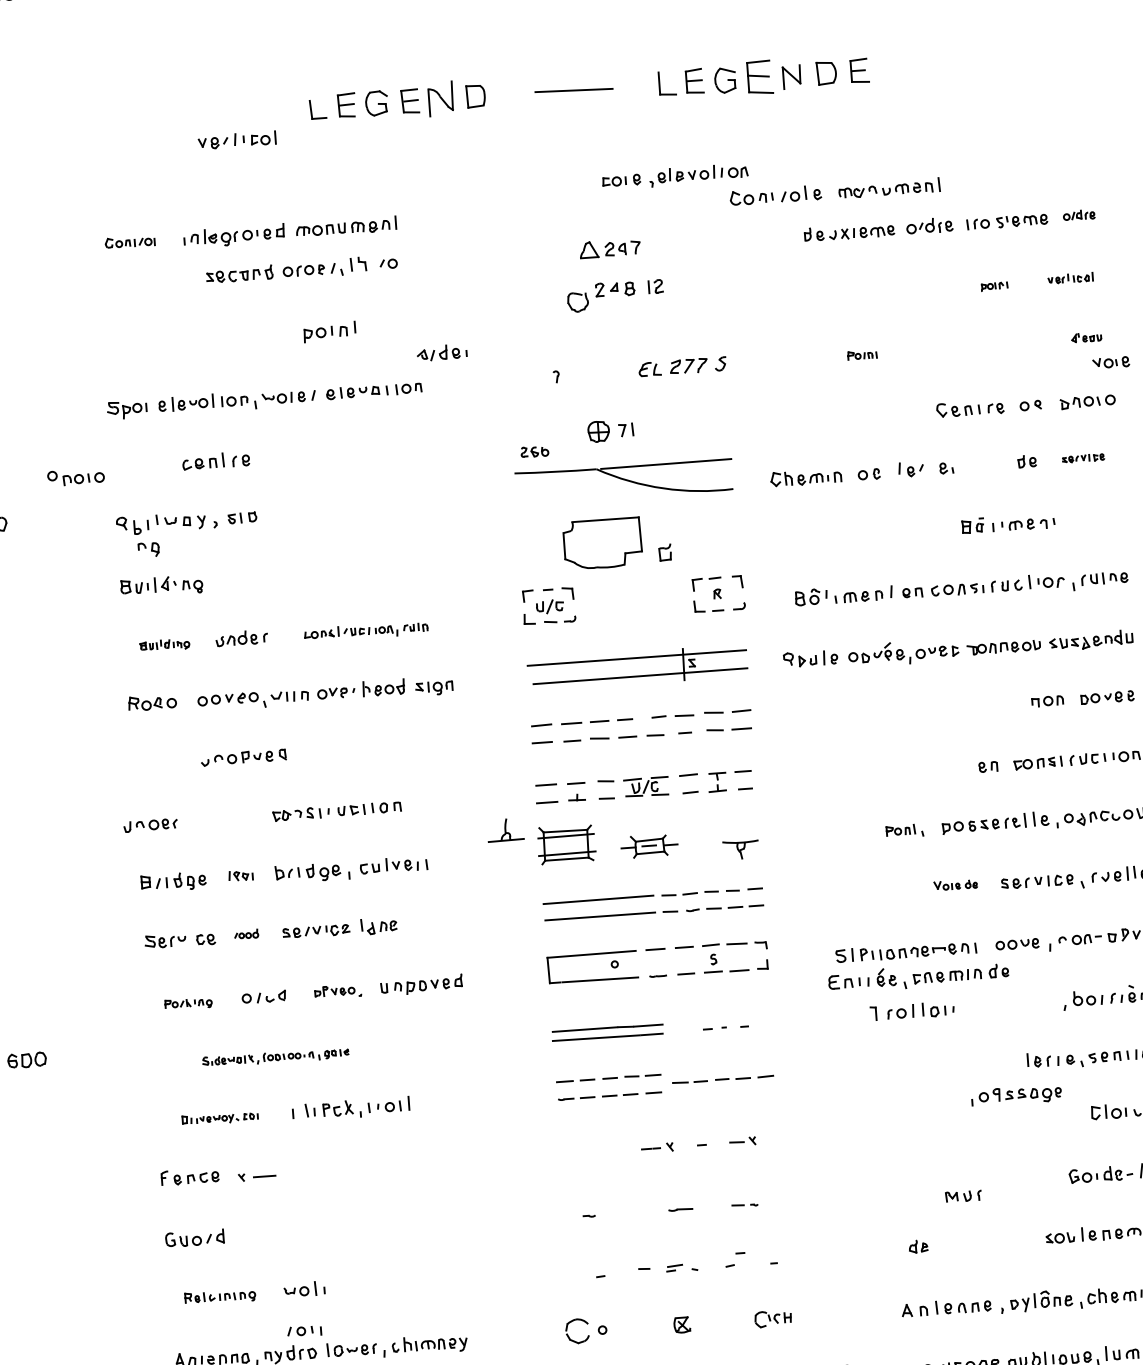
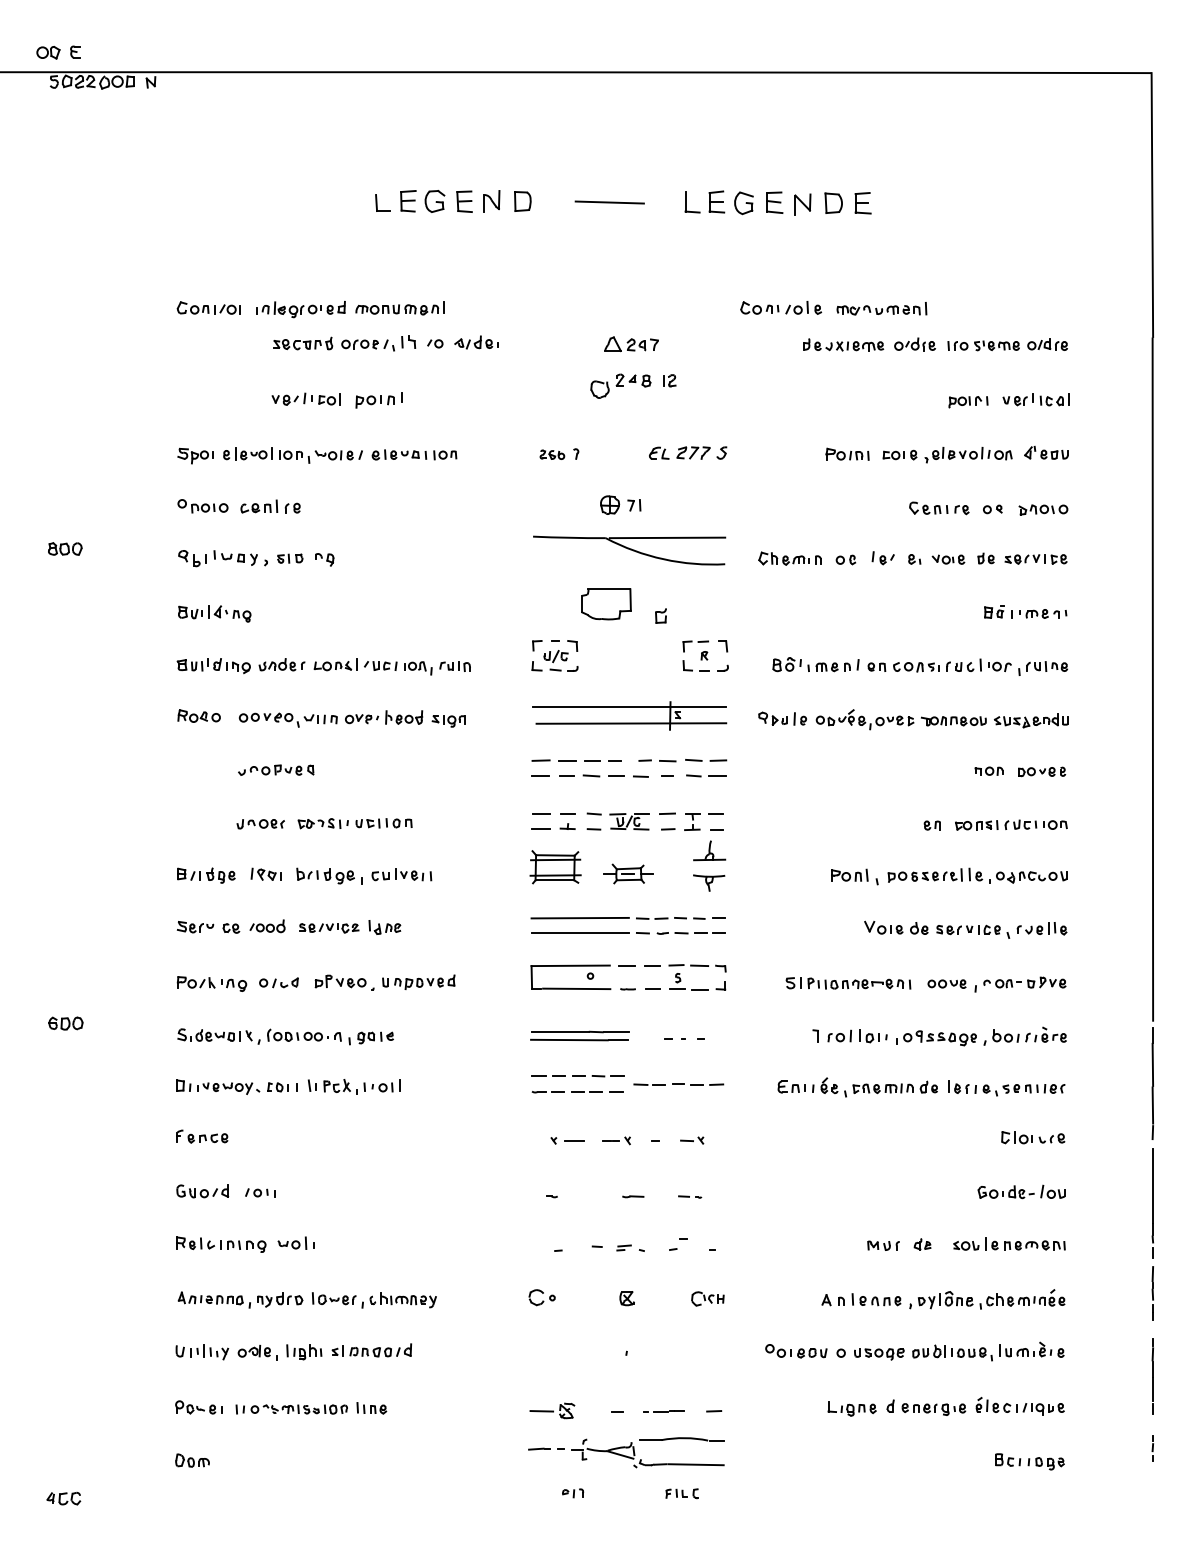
part: (759, 77) -> (774, 202), size x0.71
part: (440, 98) -> (491, 201), size x0.71
part: (236, 139) -> (305, 398), moved
part: (675, 177) -> (947, 455), moved
part: (1079, 215) -> (1047, 344), size x1.43
part: (129, 241) -> (208, 307), size x1.43
part: (1069, 278) -> (1035, 399), size x1.67
part: (994, 286) -> (968, 402), size x1.67
part: (1086, 337) -> (1046, 452), size x1.67
part: (441, 352) -> (476, 342), moved
part: (862, 354) -> (847, 453), size x1.67
part: (1111, 362) -> (948, 559), moved
part: (534, 451) -> (552, 454), moved
part: (1082, 458) -> (1035, 559), size x1.67
part: (75, 477) -> (202, 506), moved
part: (1008, 522) -> (1025, 611), moved
part: (602, 544) -> (606, 604), size x0.71
part: (148, 549) -> (324, 559), moved
part: (365, 631) -> (391, 666), size x1.43
part: (164, 645) -> (213, 666), size x1.67
part: (150, 825) -> (260, 824), moved
part: (505, 829) -> (709, 850), moved
part: (904, 830) -> (854, 876), size x1.43
part: (240, 874) -> (265, 873), size x1.43
part: (955, 884) -> (896, 927), size x1.67
part: (246, 934) -> (267, 926), size x1.67
part: (918, 977) -> (857, 1087), moved
part: (337, 991) -> (344, 982), size x1.43
part: (188, 1003) -> (211, 983), size x1.67
part: (275, 1057) -> (285, 1036), size x1.67
part: (1016, 1095) -> (936, 1038), moved
part: (220, 1117) -> (232, 1086), size x1.67
part: (257, 1176) -> (567, 1140), moved
part: (963, 1195) -> (883, 1245), moved
part: (918, 1246) -> (922, 1244), moved
part: (220, 1296) -> (221, 1244), size x1.43
part: (304, 1330) -> (260, 1192), moved
part: (585, 1330) -> (541, 1297), size x0.71

